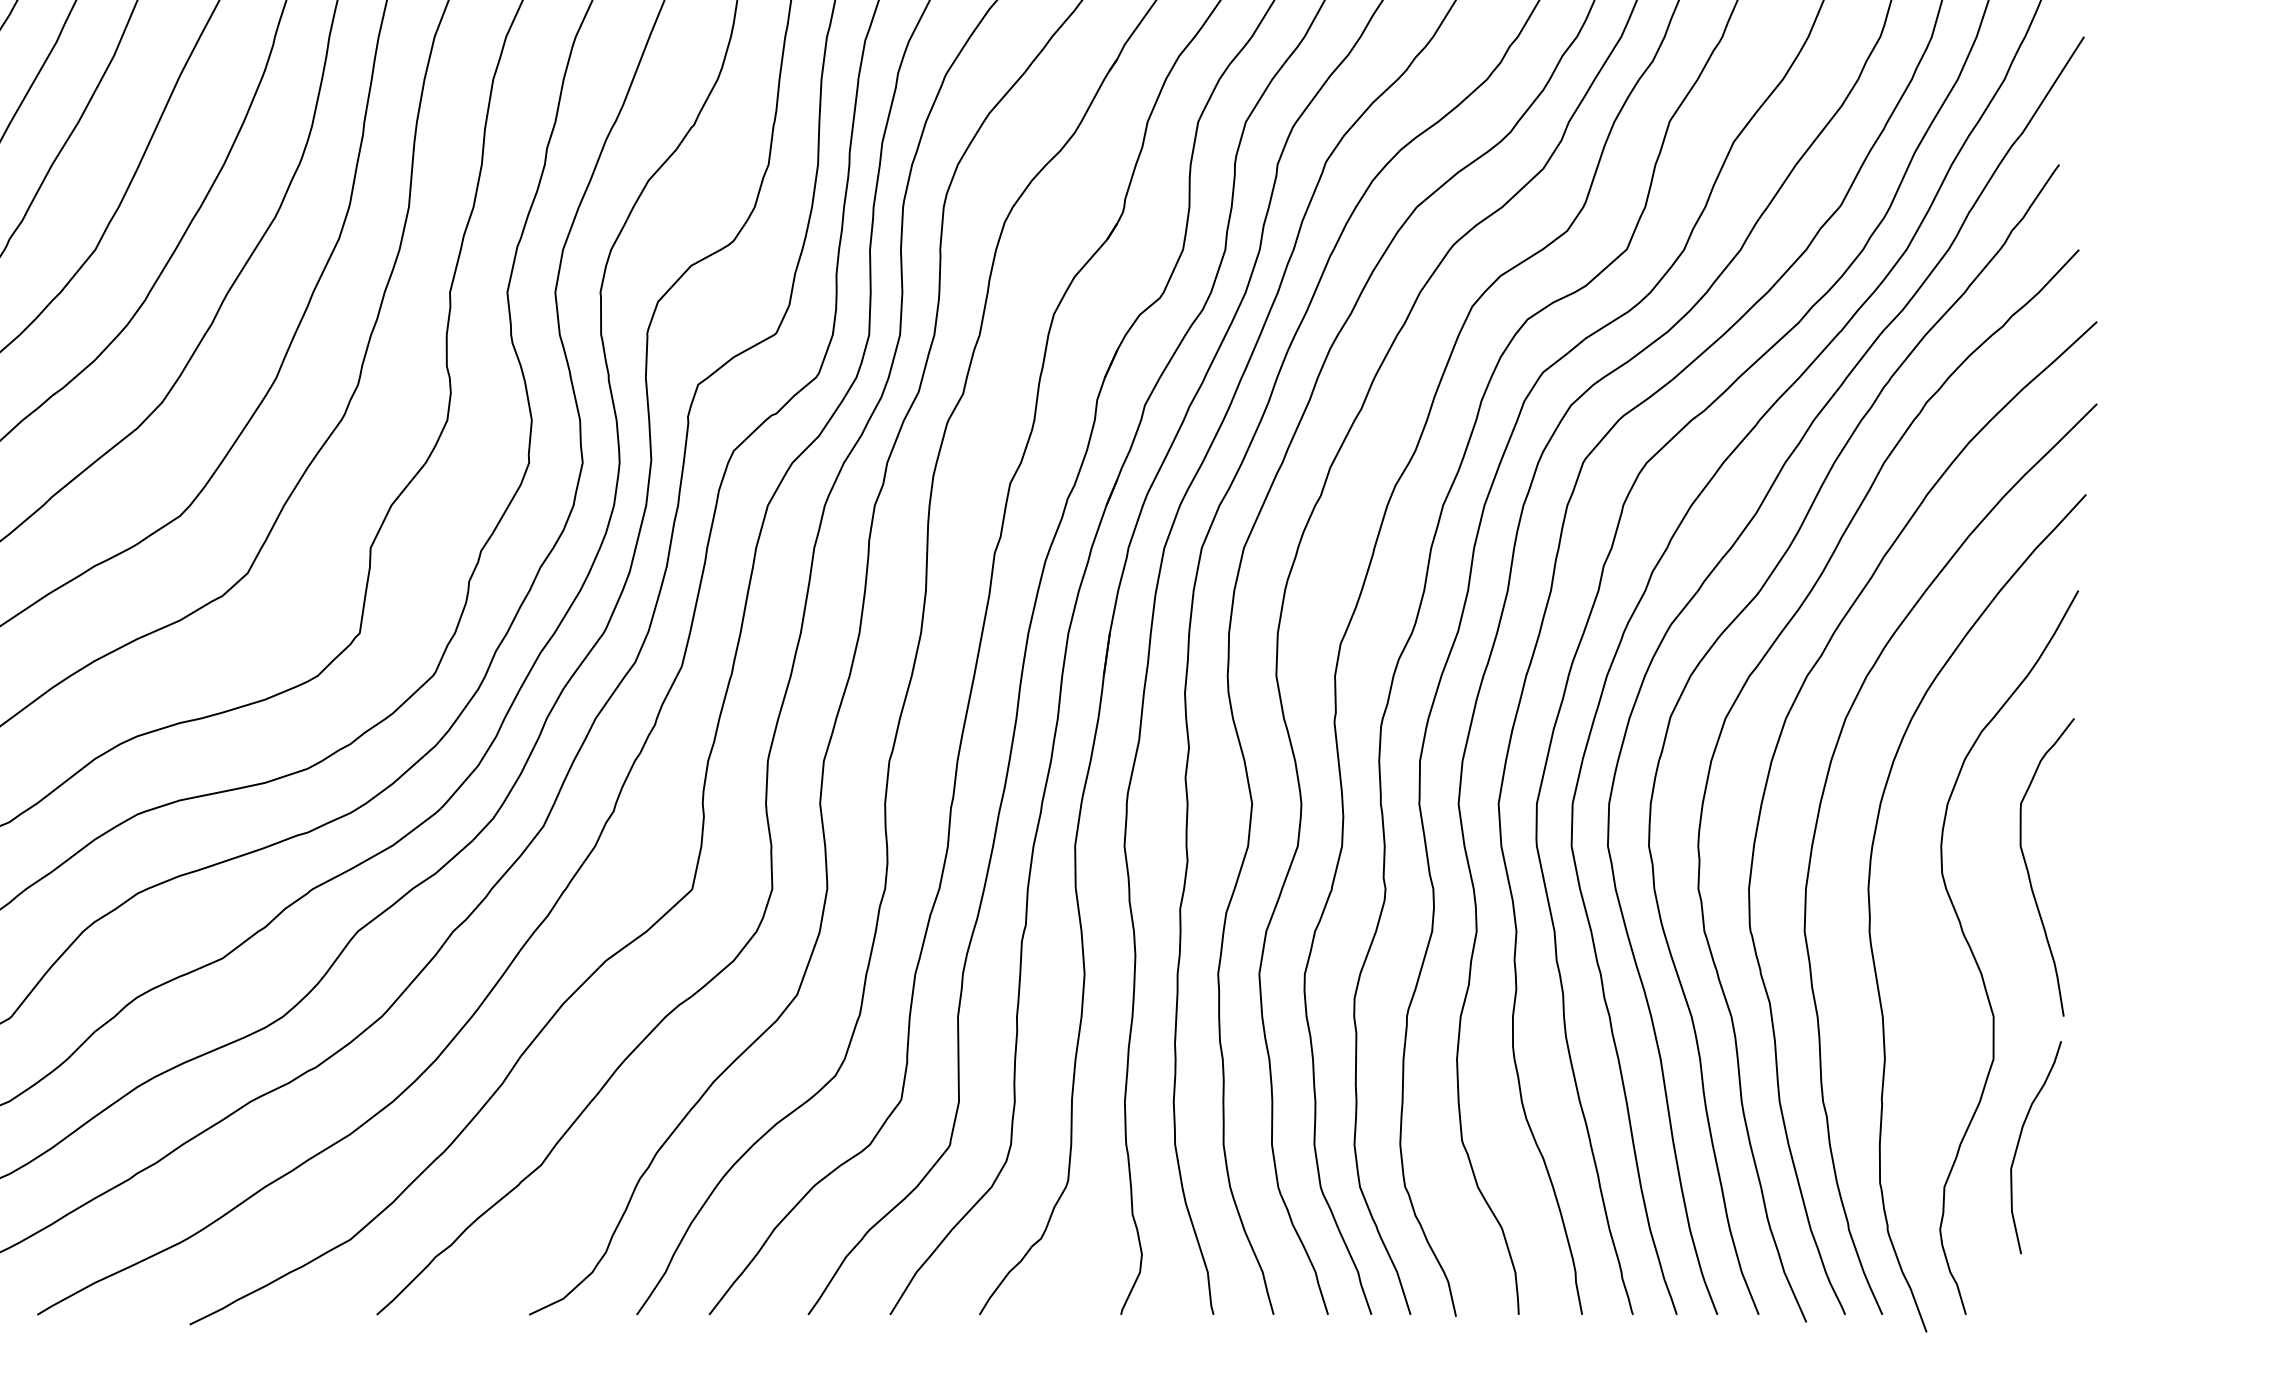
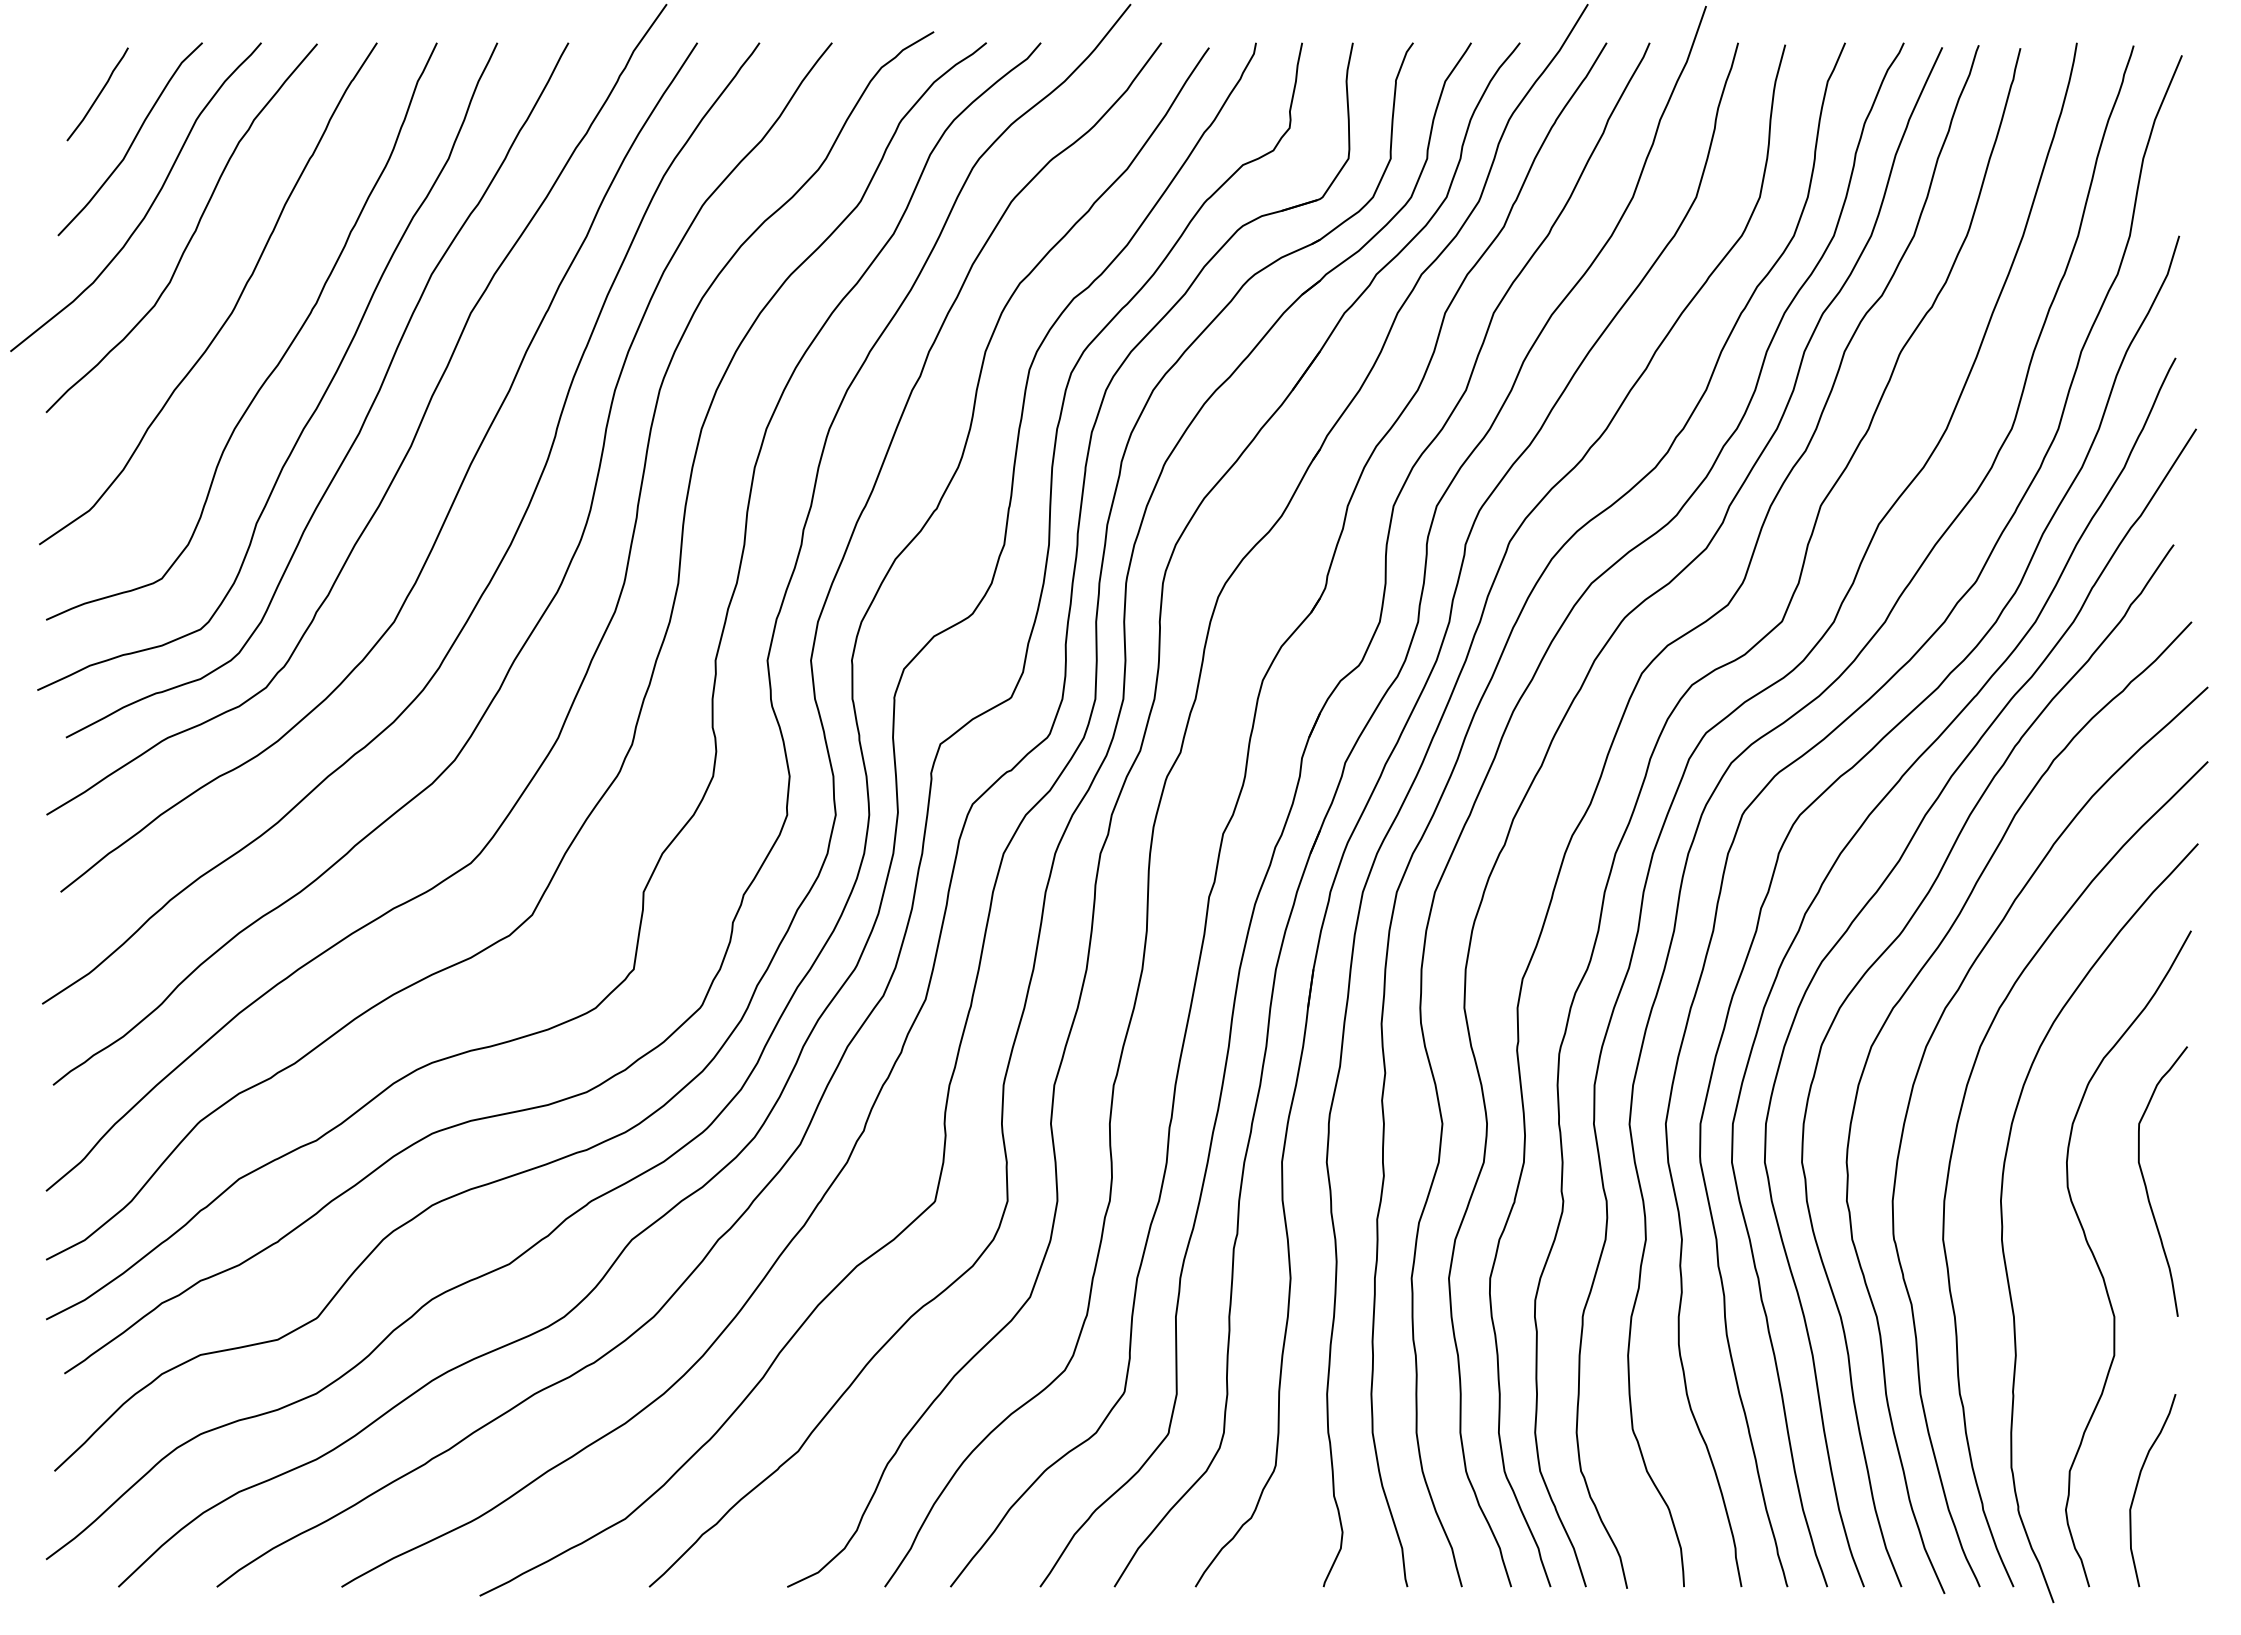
curve: (2020, 1140) -> (2138, 1484), moved

